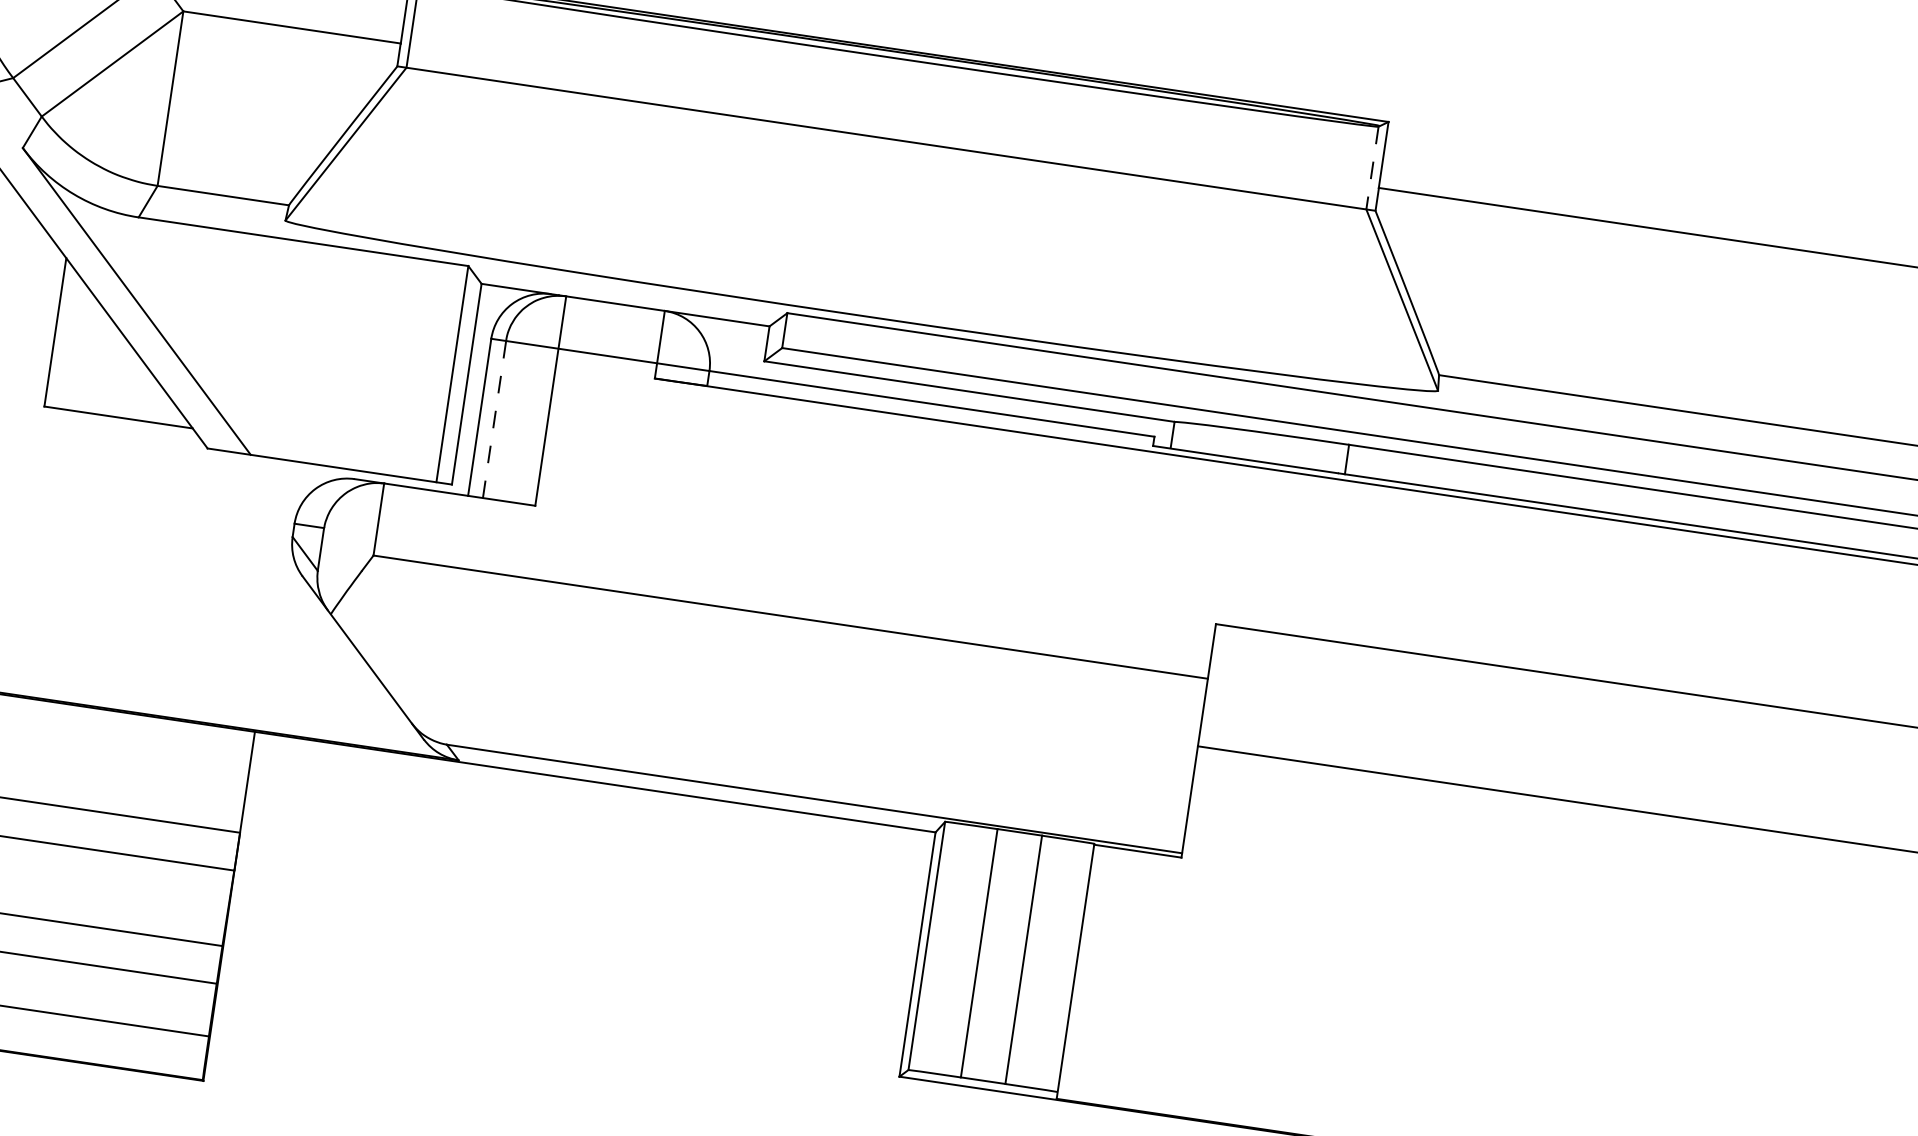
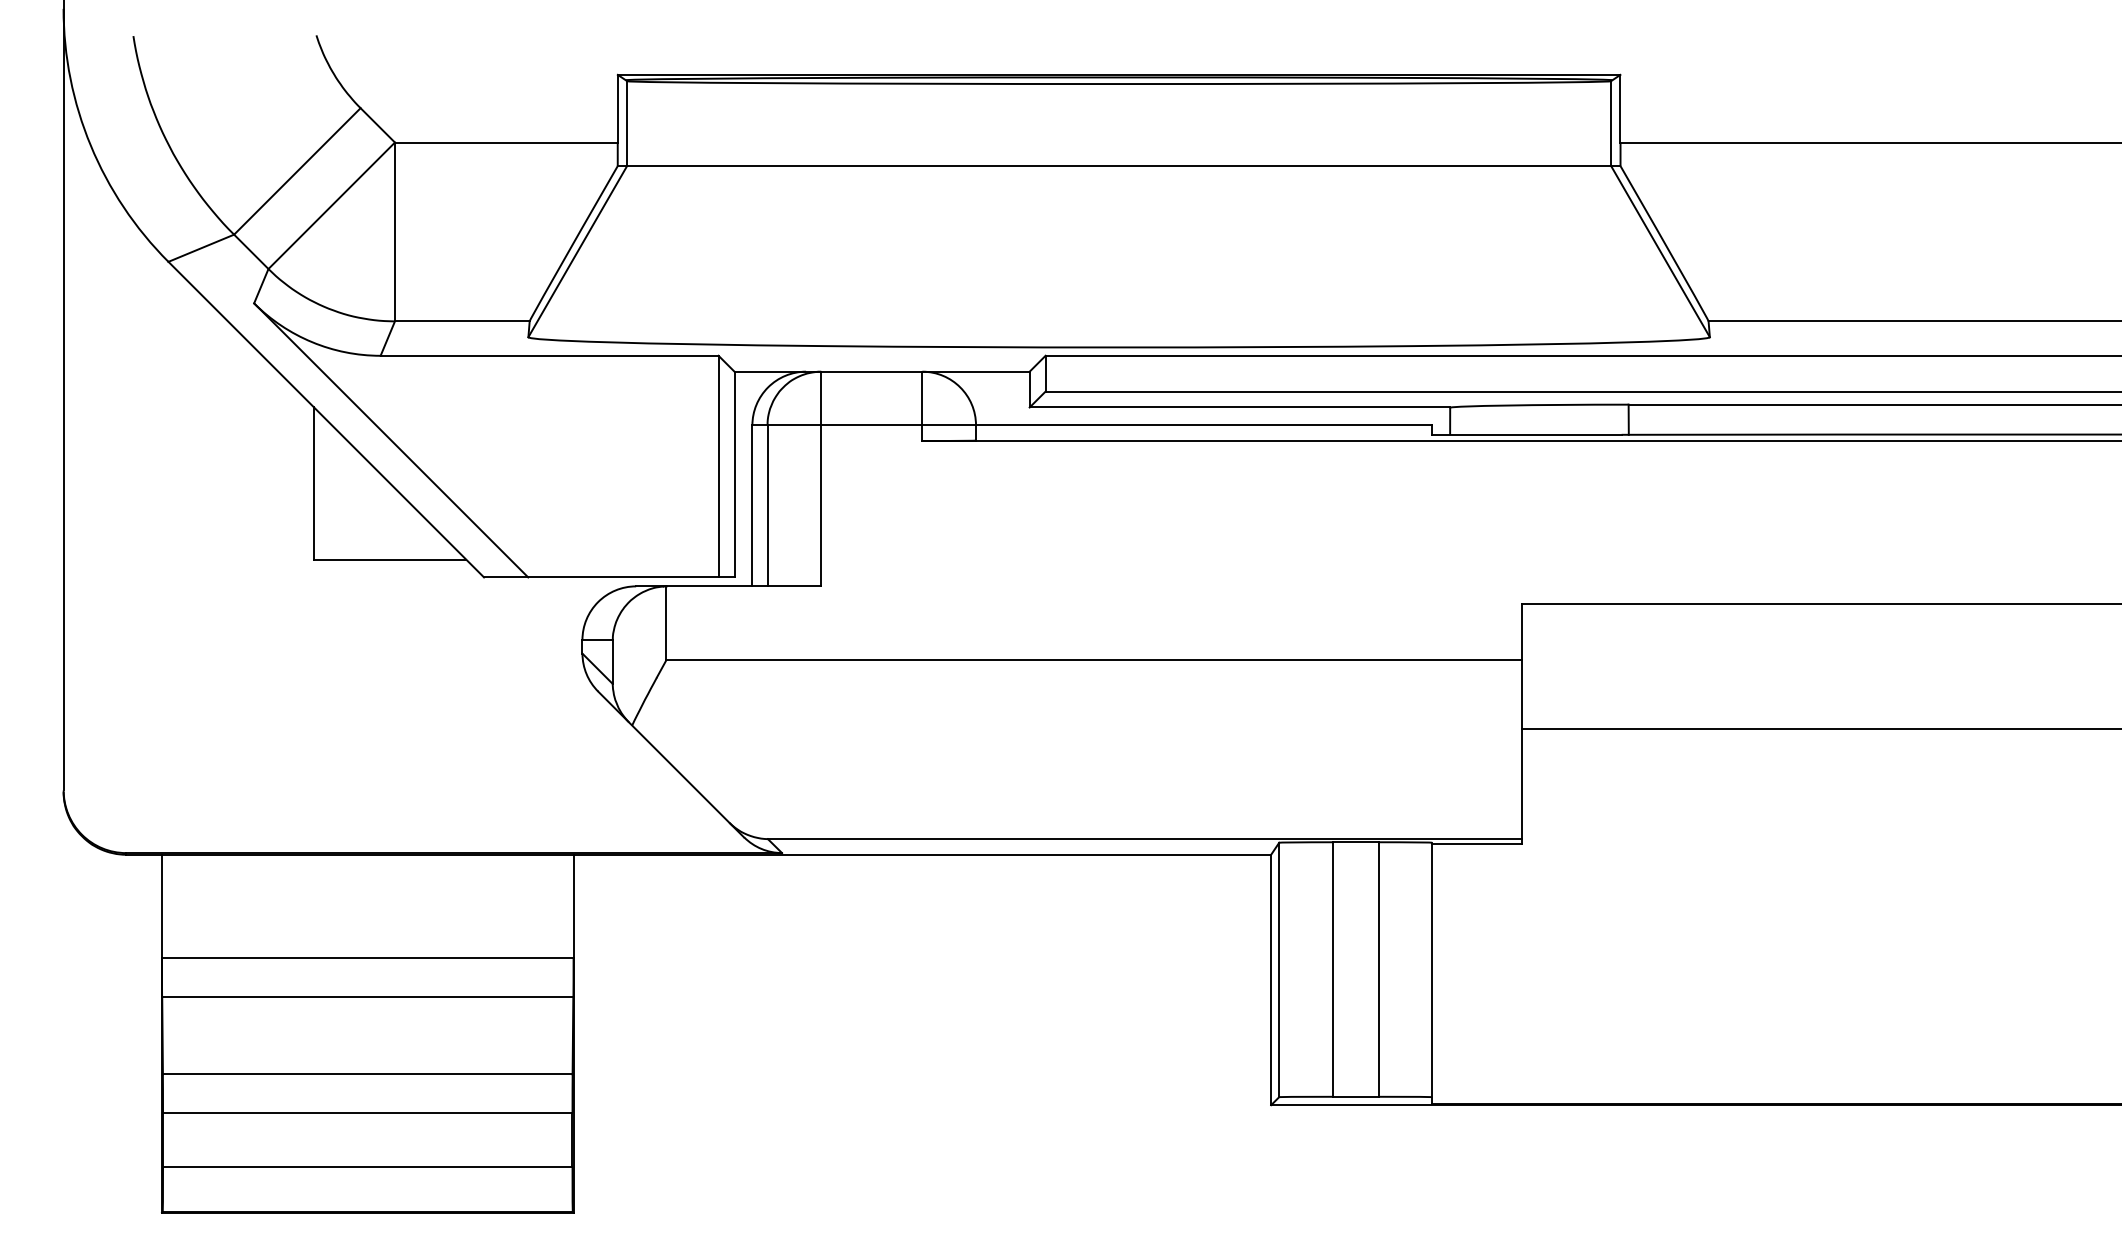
line: (1372, 169) -> (1611, 124), dashed -> solid
line: (494, 419) -> (767, 505), dashed -> solid

